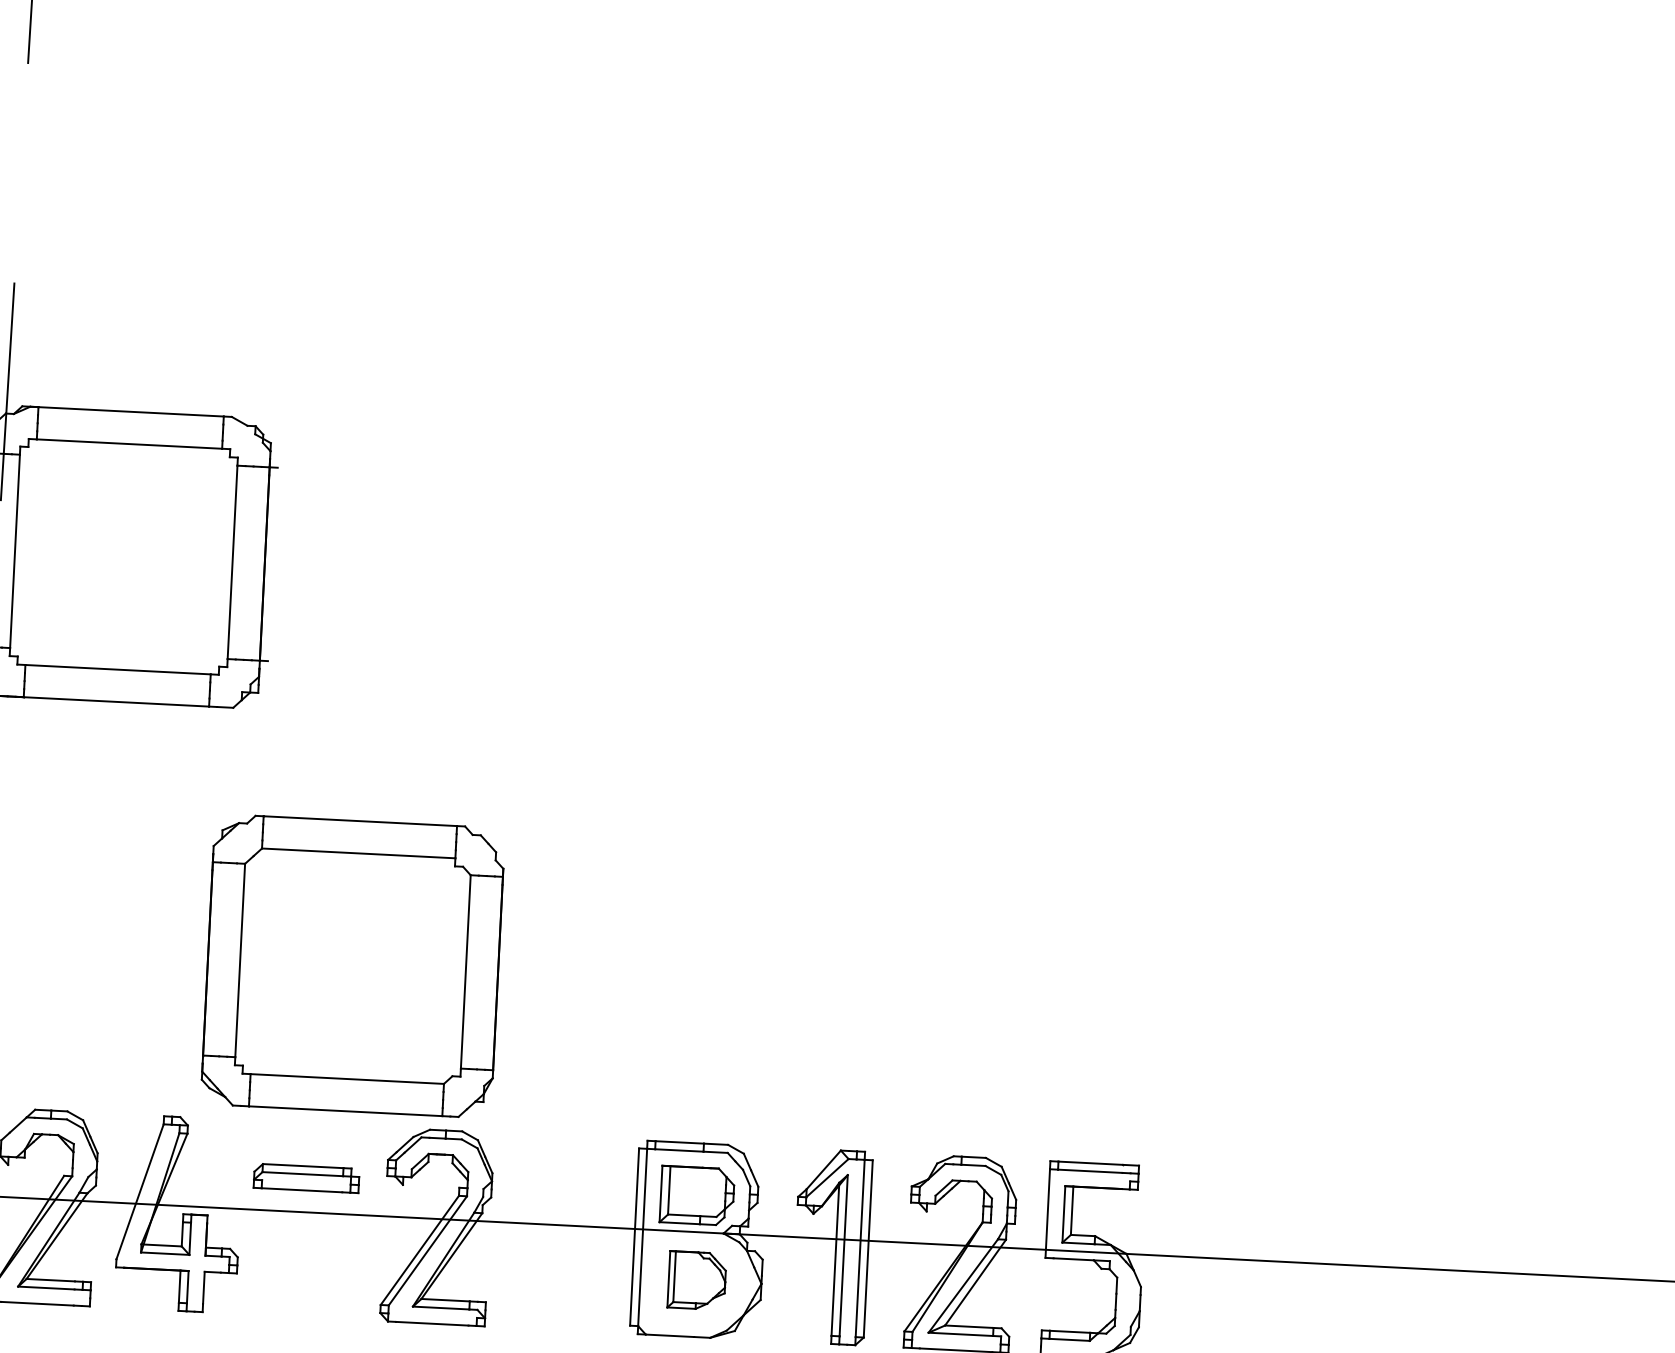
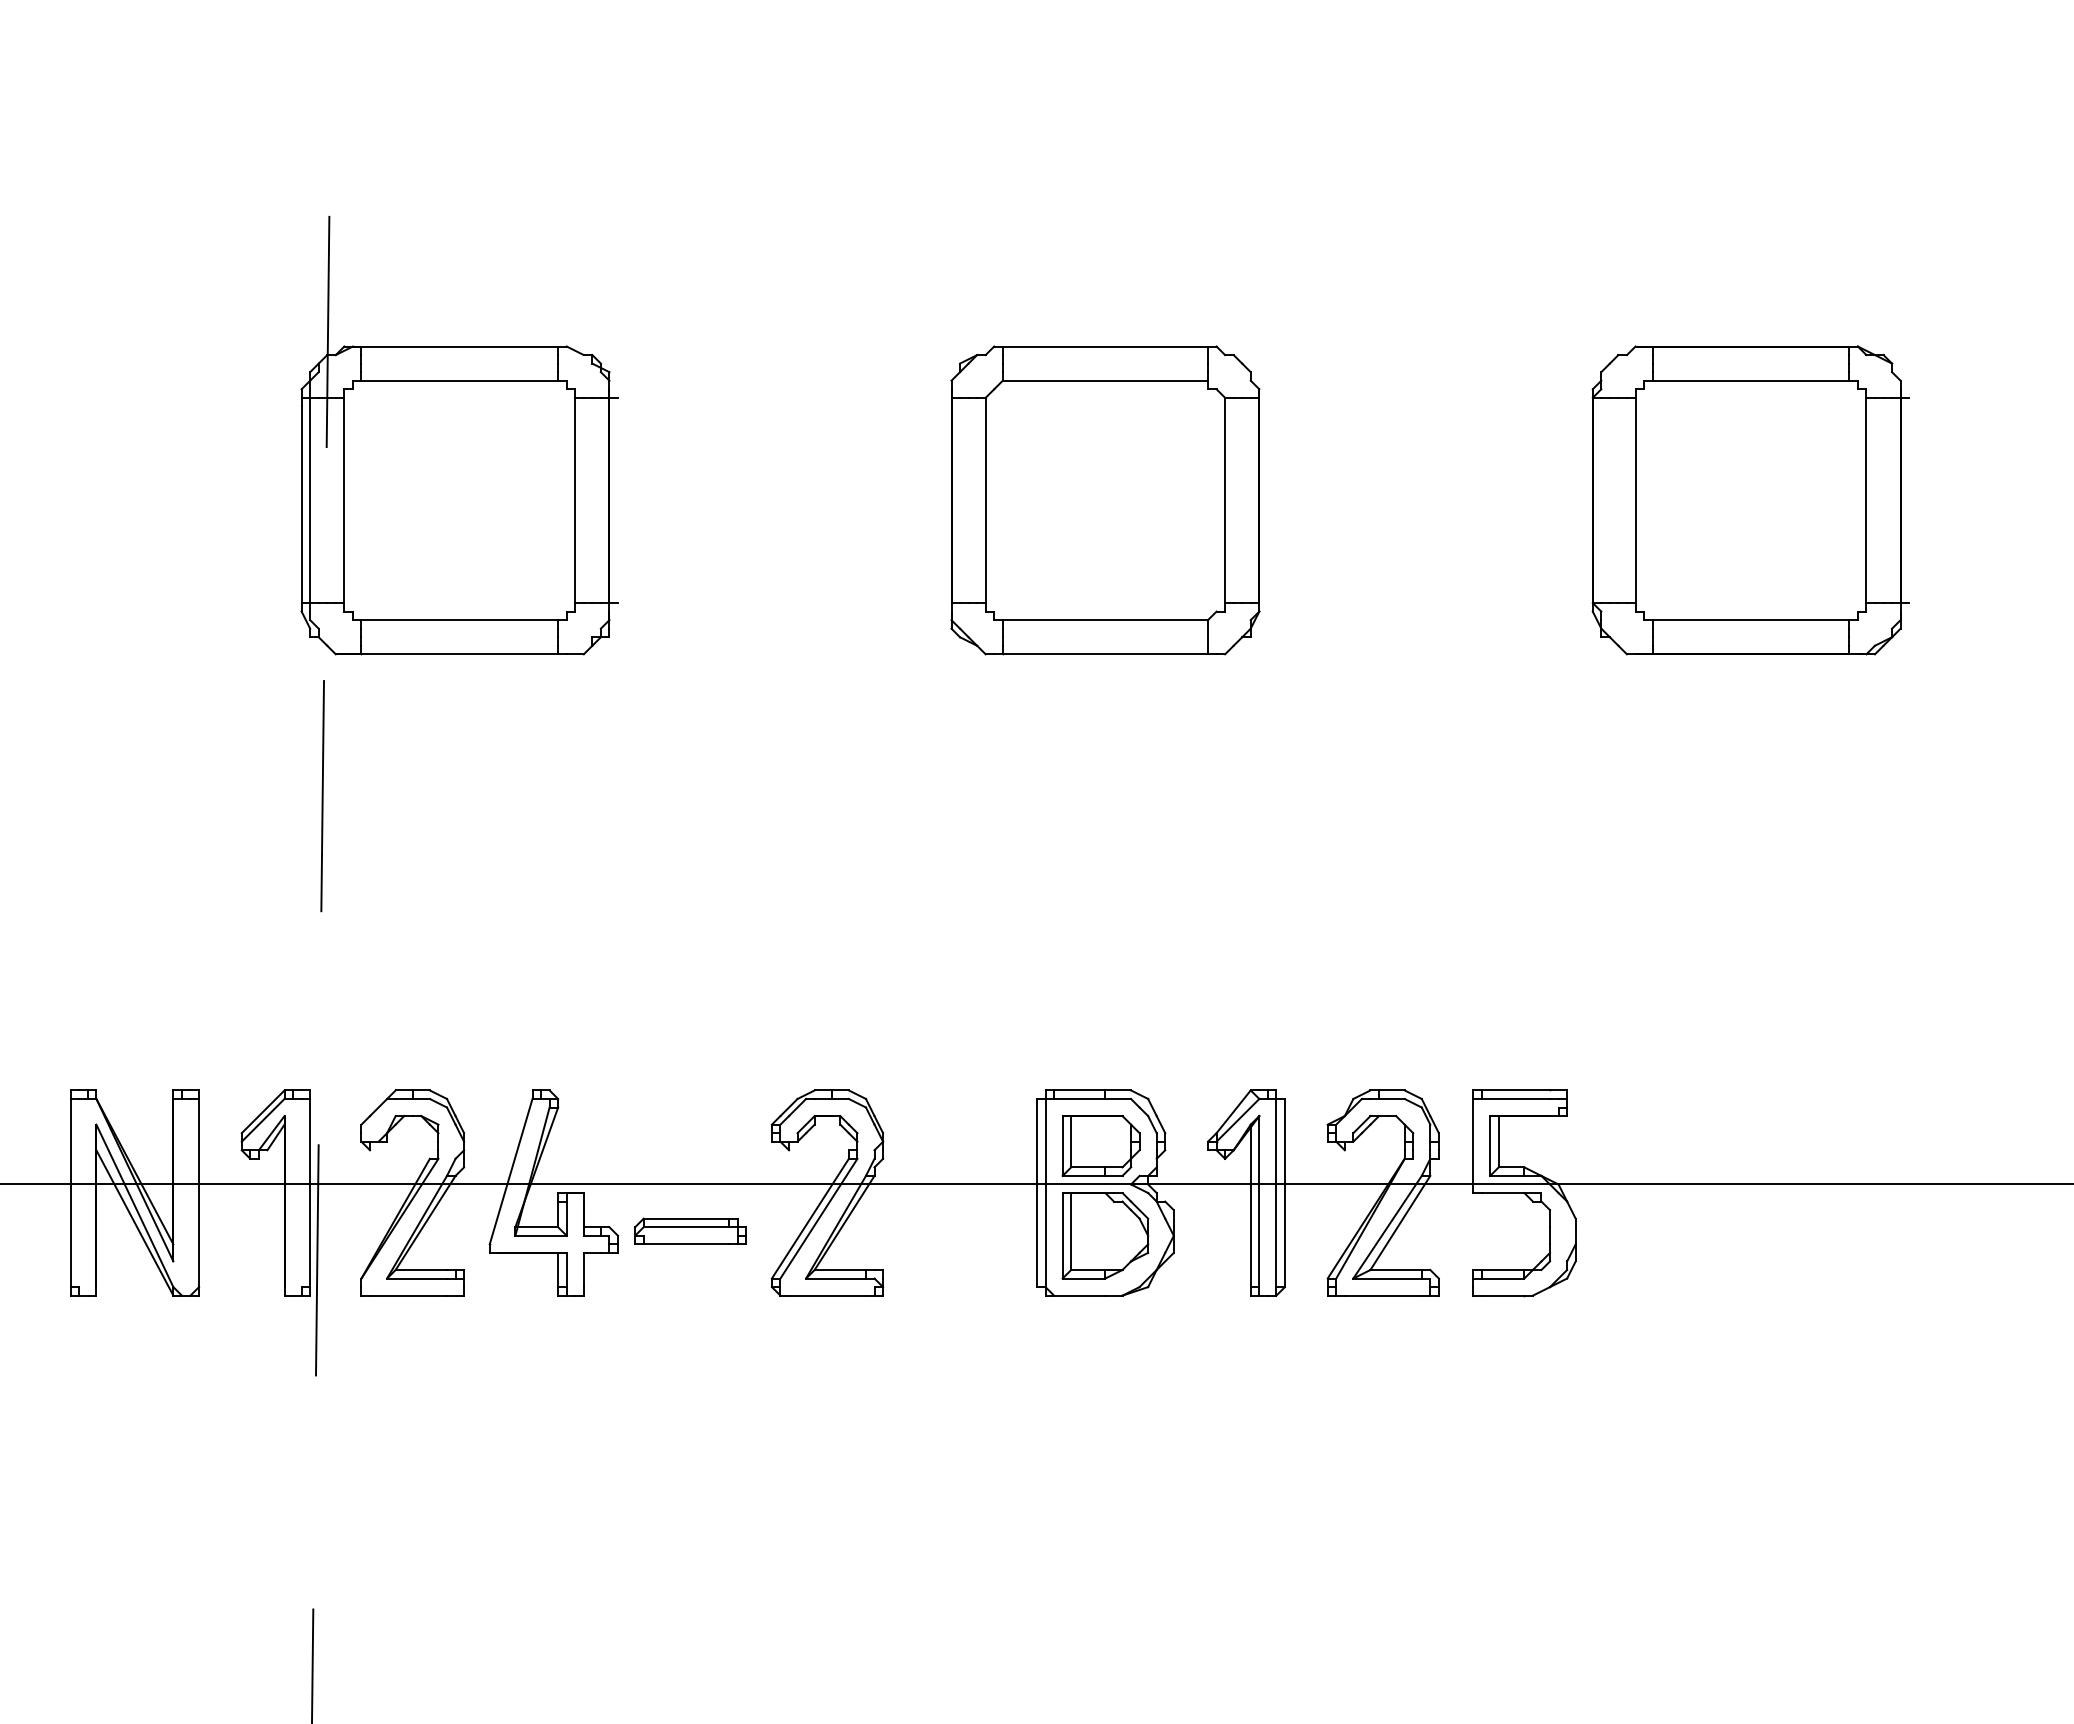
part: (1339, 618) -> (1750, 500), added
part: (353, 966) -> (1105, 500), moved
part: (306, 1177) -> (690, 1230), moved
part: (697, 1280) -> (1105, 1235), size x1.43

